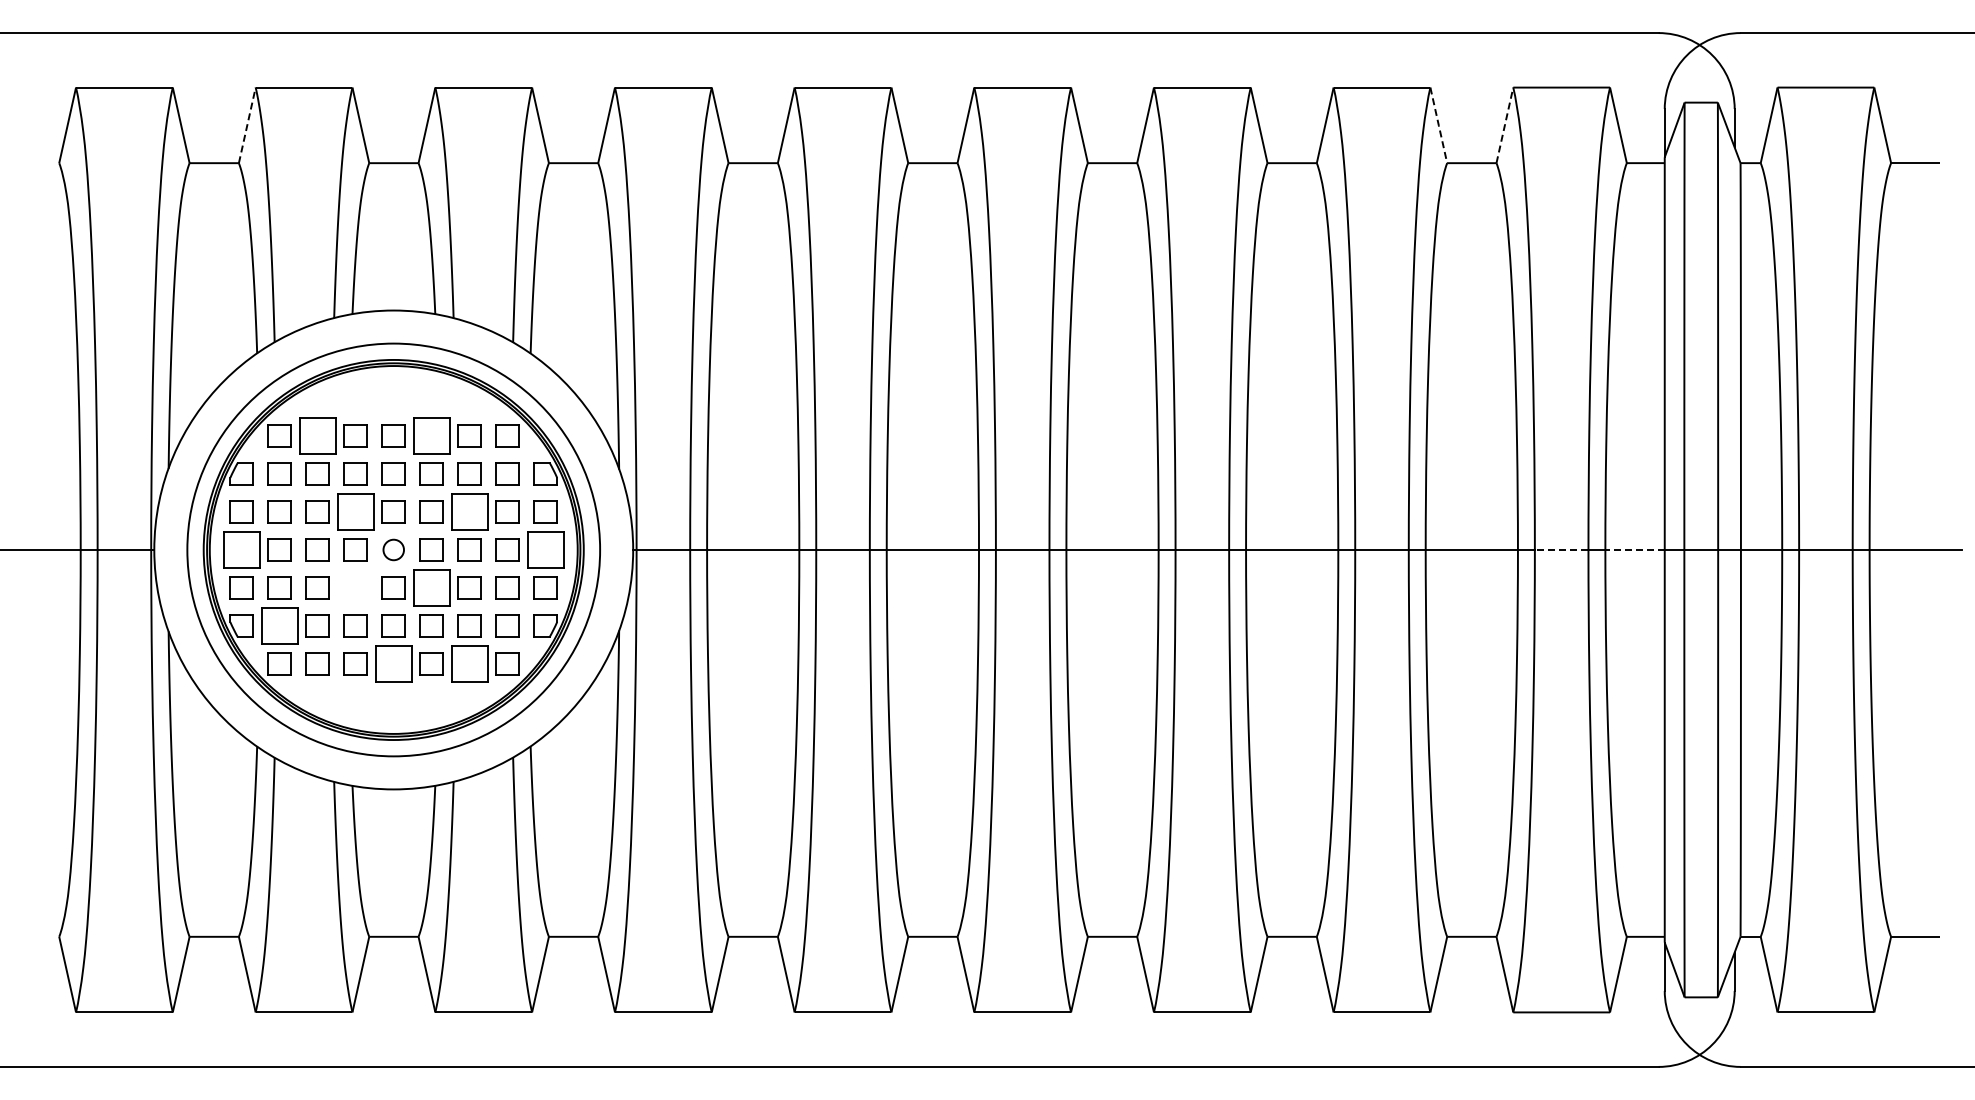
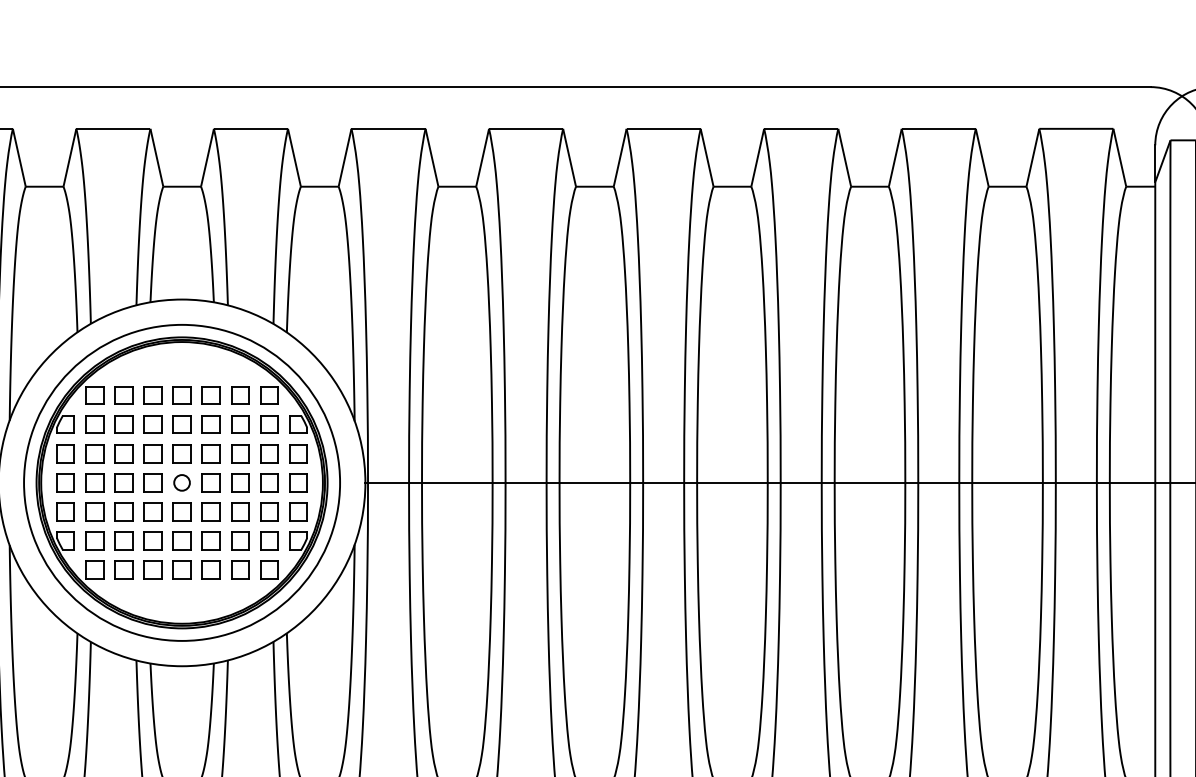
line: (247, 124) -> (70, 157), dashed -> solid
line: (1504, 124) -> (1032, 157), dashed -> solid
line: (1438, 125) -> (982, 157), dashed -> solid
part: (317, 435) -> (123, 395), size x0.62
part: (431, 435) -> (210, 395), size x0.62
part: (355, 511) -> (152, 453), size x0.62
part: (469, 511) -> (240, 453), size x0.62
part: (241, 549) -> (65, 482), size x0.62
part: (545, 549) -> (298, 482), size x0.62
line: (1561, 549) -> (1076, 482), dashed -> solid
line: (1635, 549) -> (1132, 482), dashed -> solid
part: (355, 587) -> (152, 511), added
part: (431, 587) -> (210, 511), size x0.62
part: (279, 625) -> (94, 540), size x0.62
part: (393, 663) -> (181, 569), size x0.62
part: (469, 663) -> (240, 569), size x0.62

